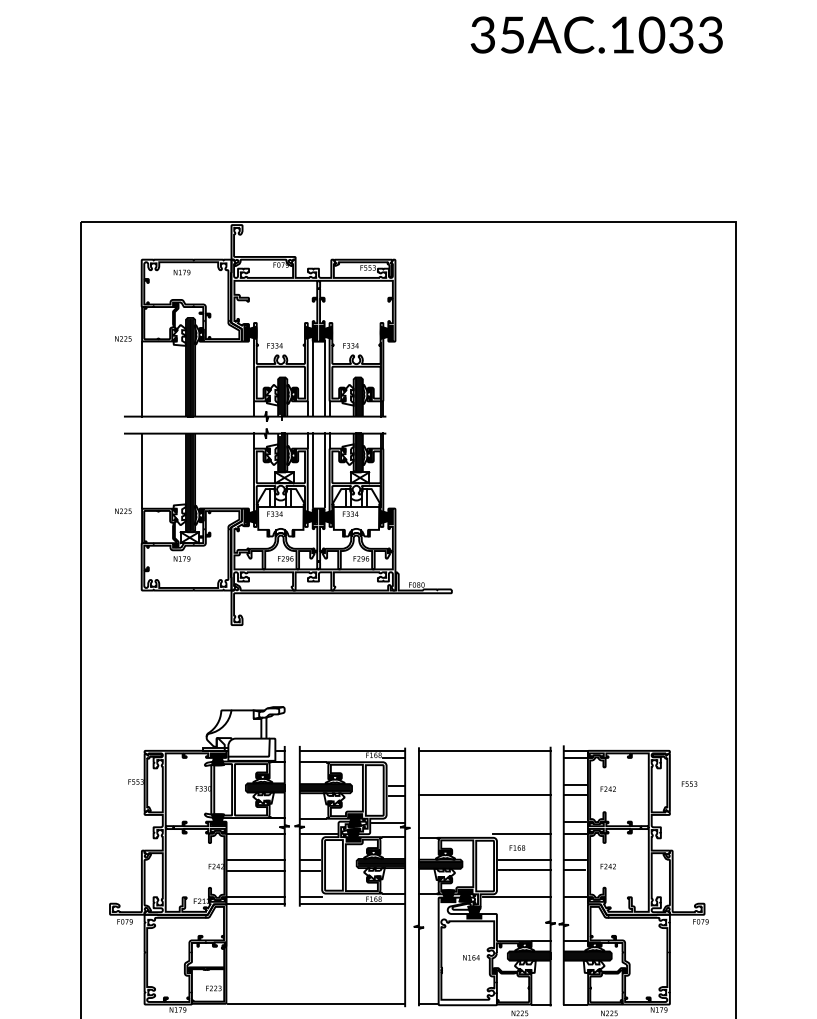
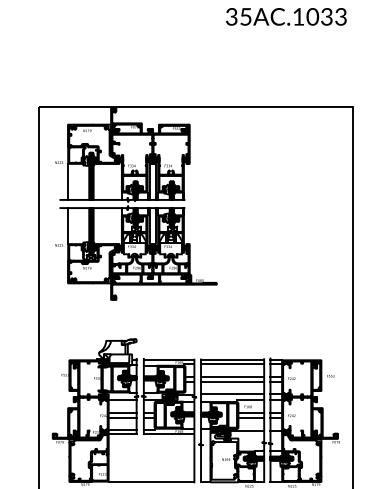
line: (484, 759) -> (232, 364), added
line: (484, 784) -> (232, 376), added
line: (484, 822) -> (232, 394), added

